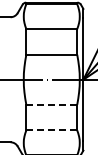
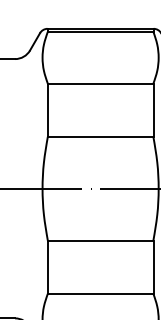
line: (51, 104) -> (100, 240), dashed -> solid
line: (51, 130) -> (100, 293), dashed -> solid

